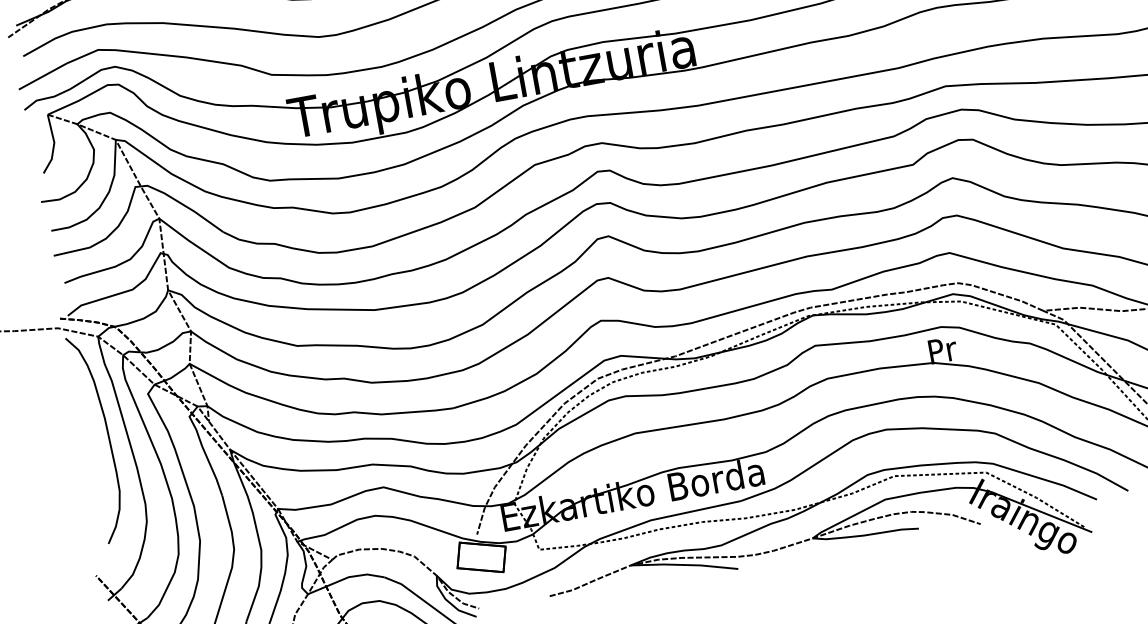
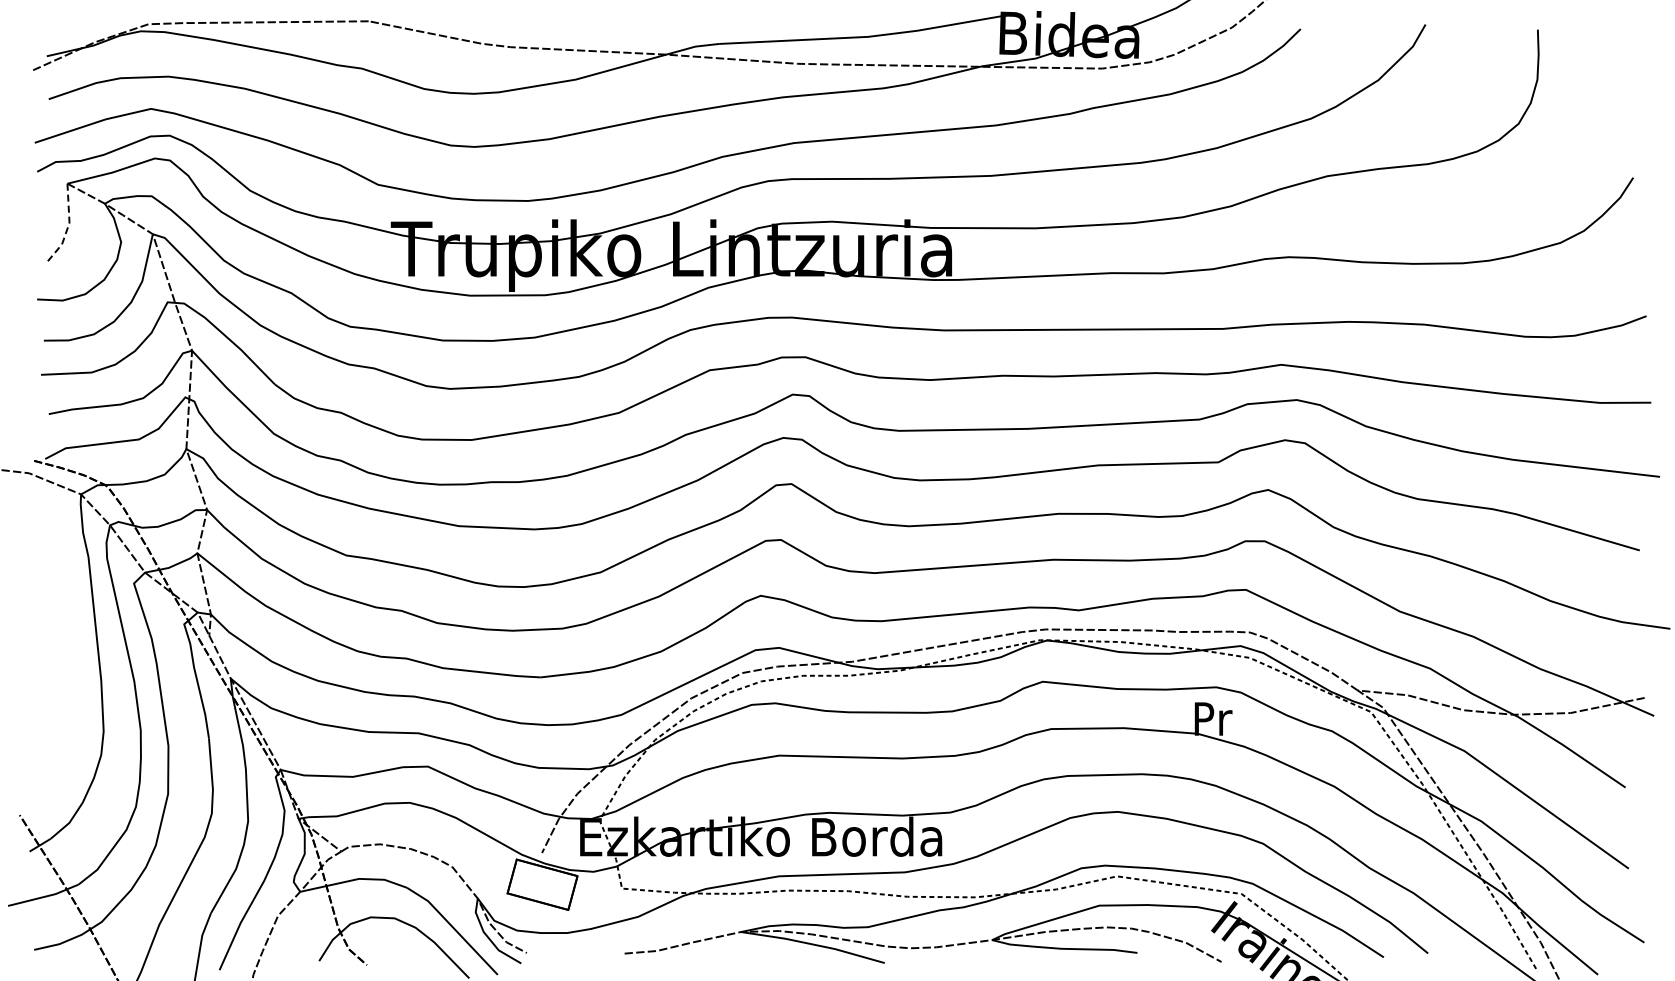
line: (53, 144) -> (68, 225), solid -> dashed
curve: (107, 435) -> (69, 629), removed

